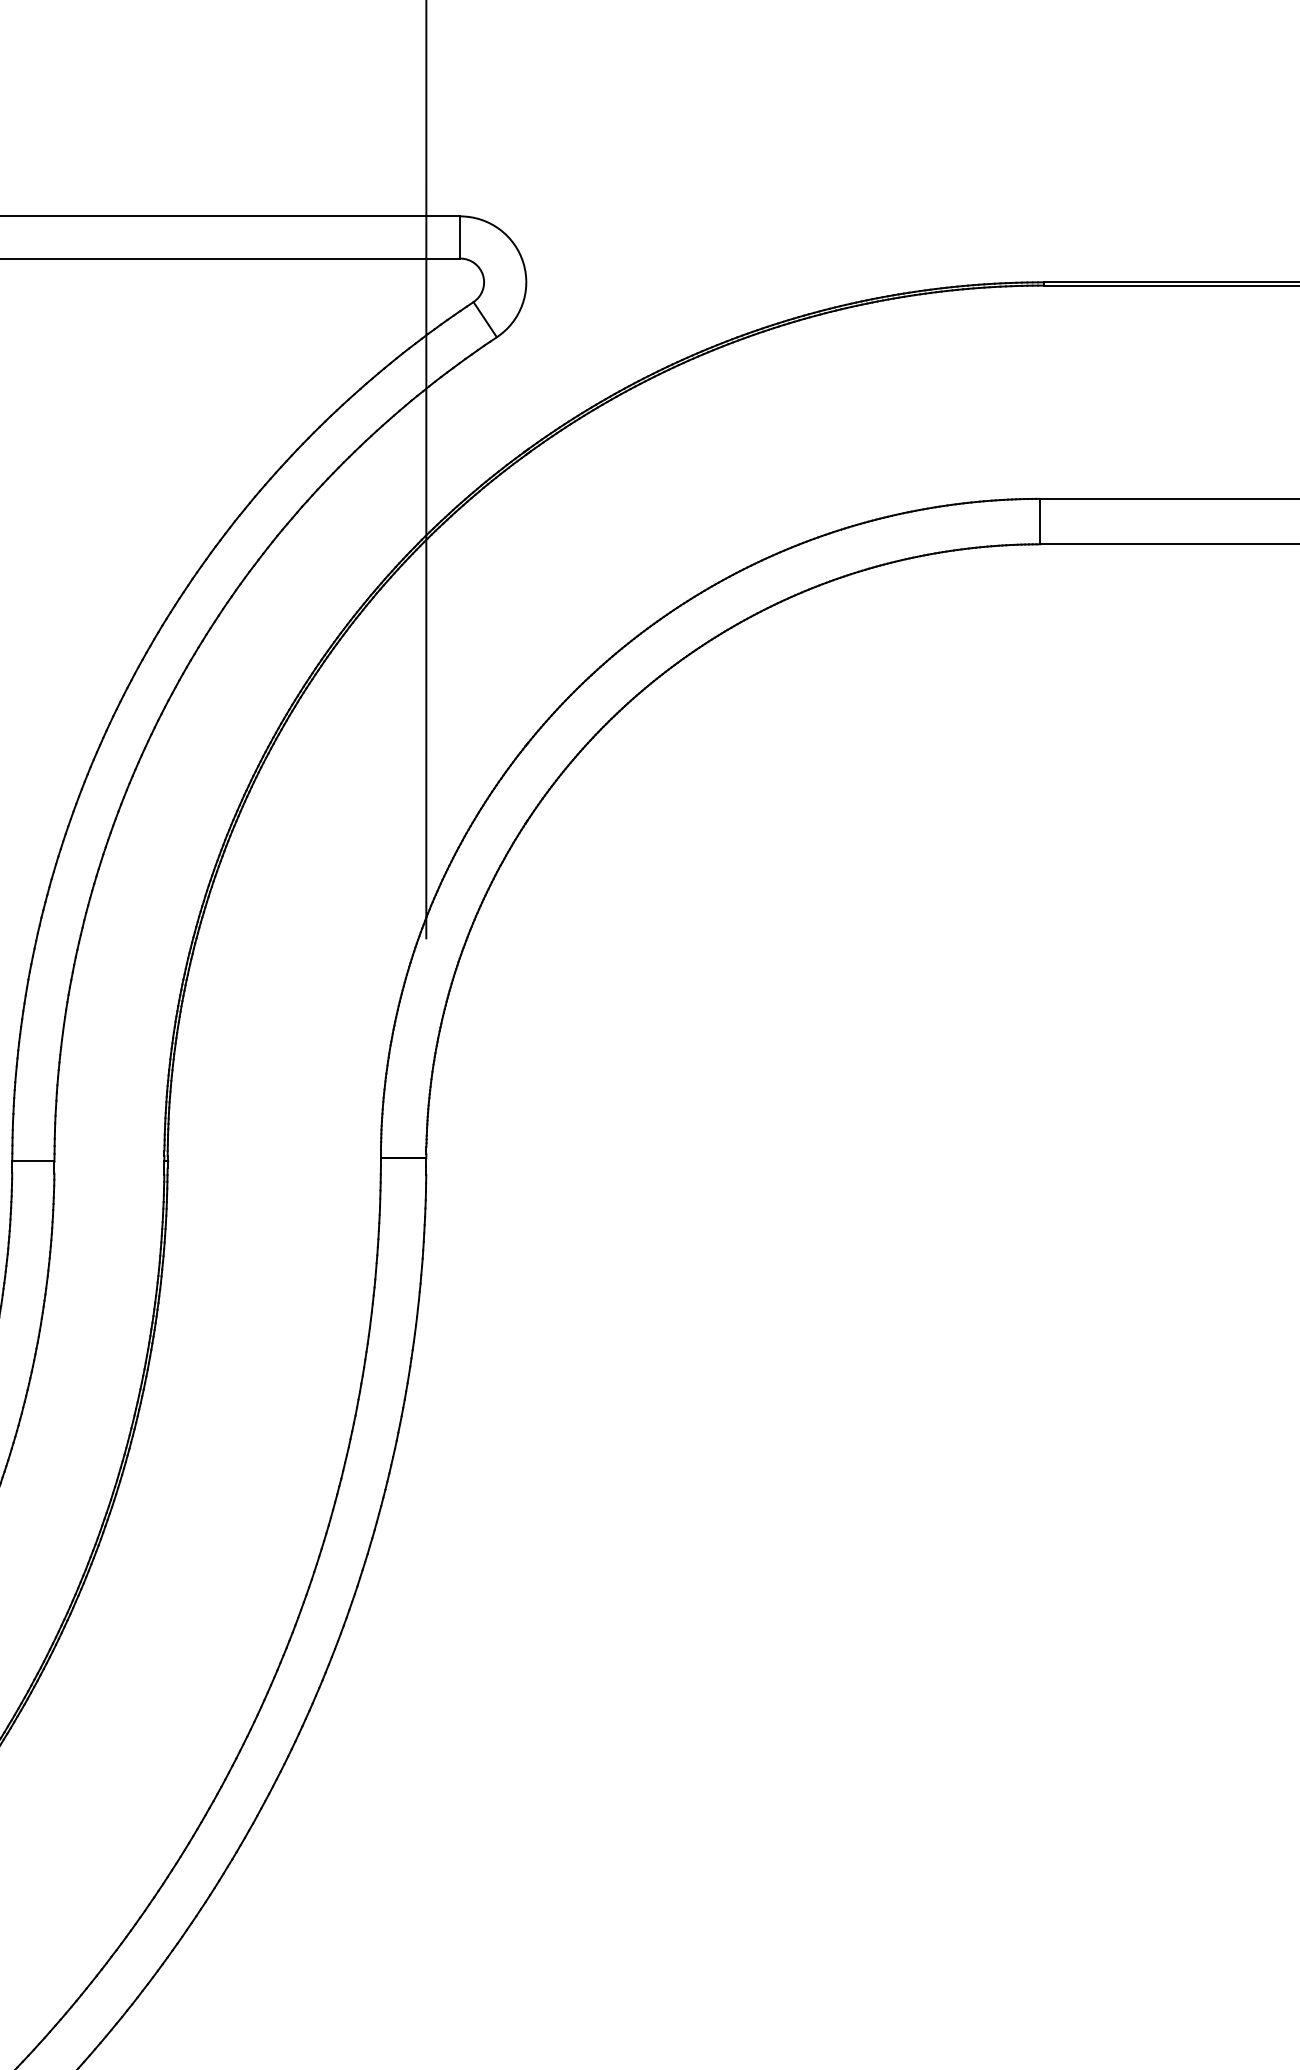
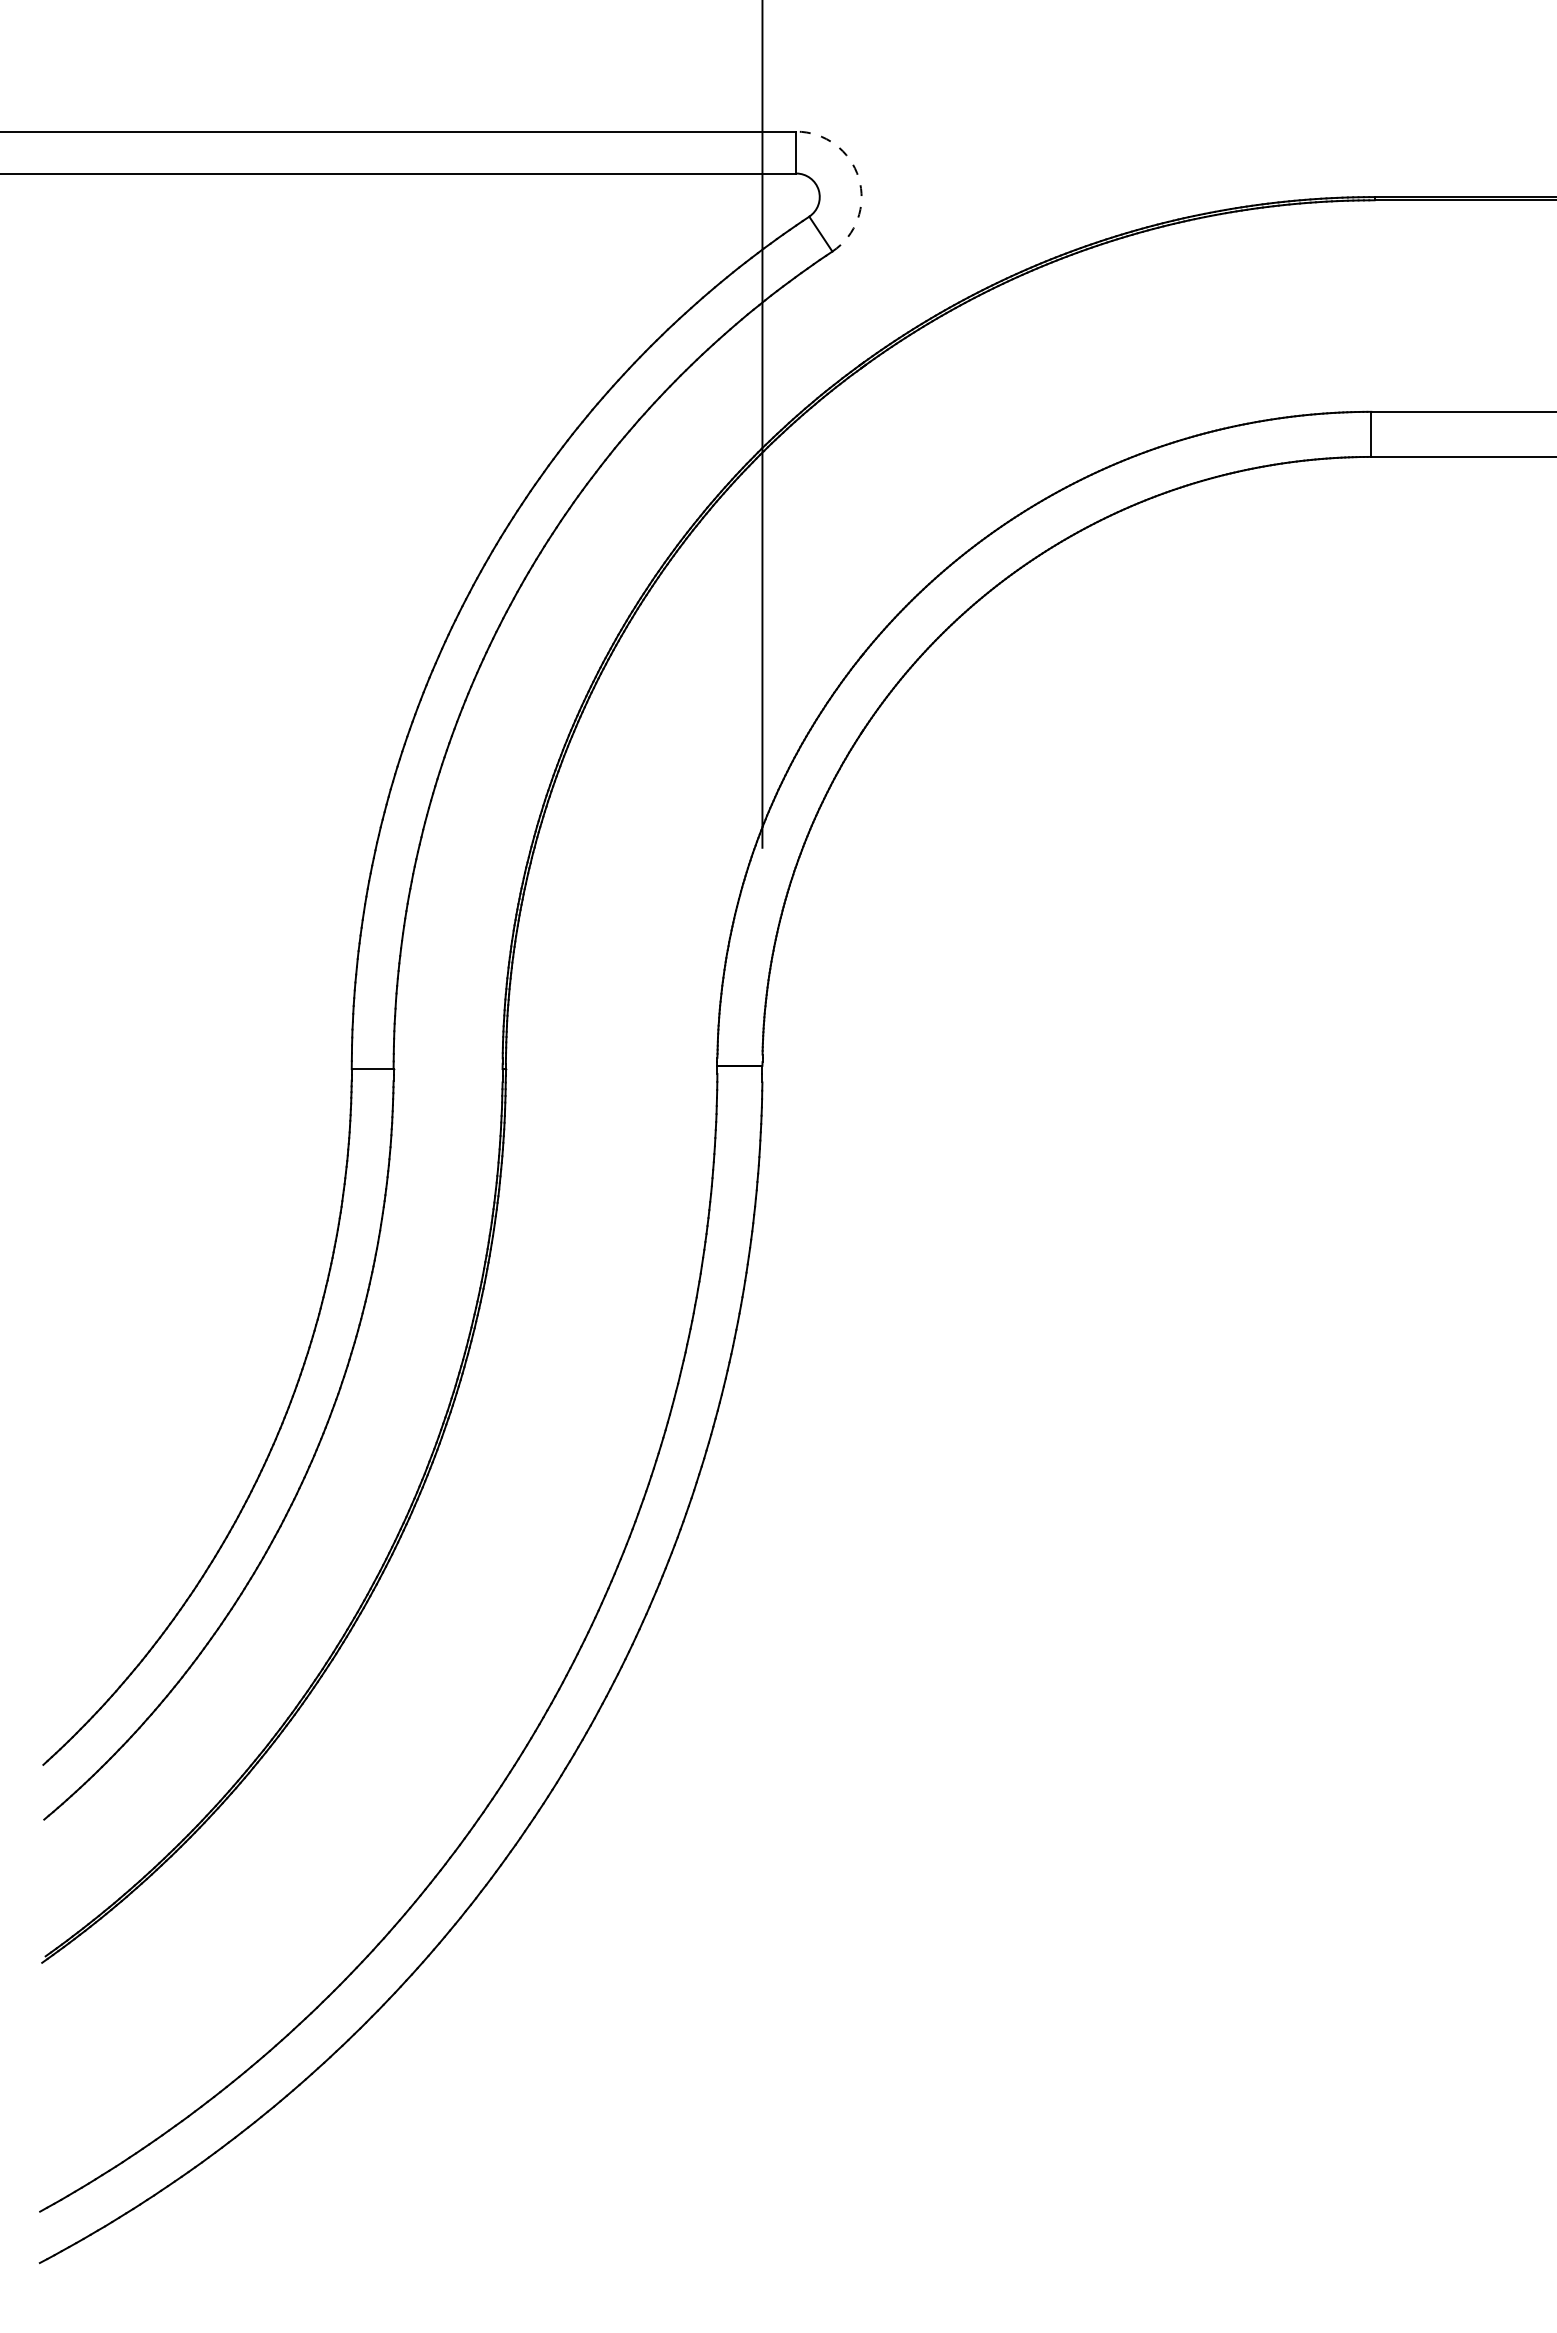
arc: (523, 263) -> (858, 178), solid -> dashed

